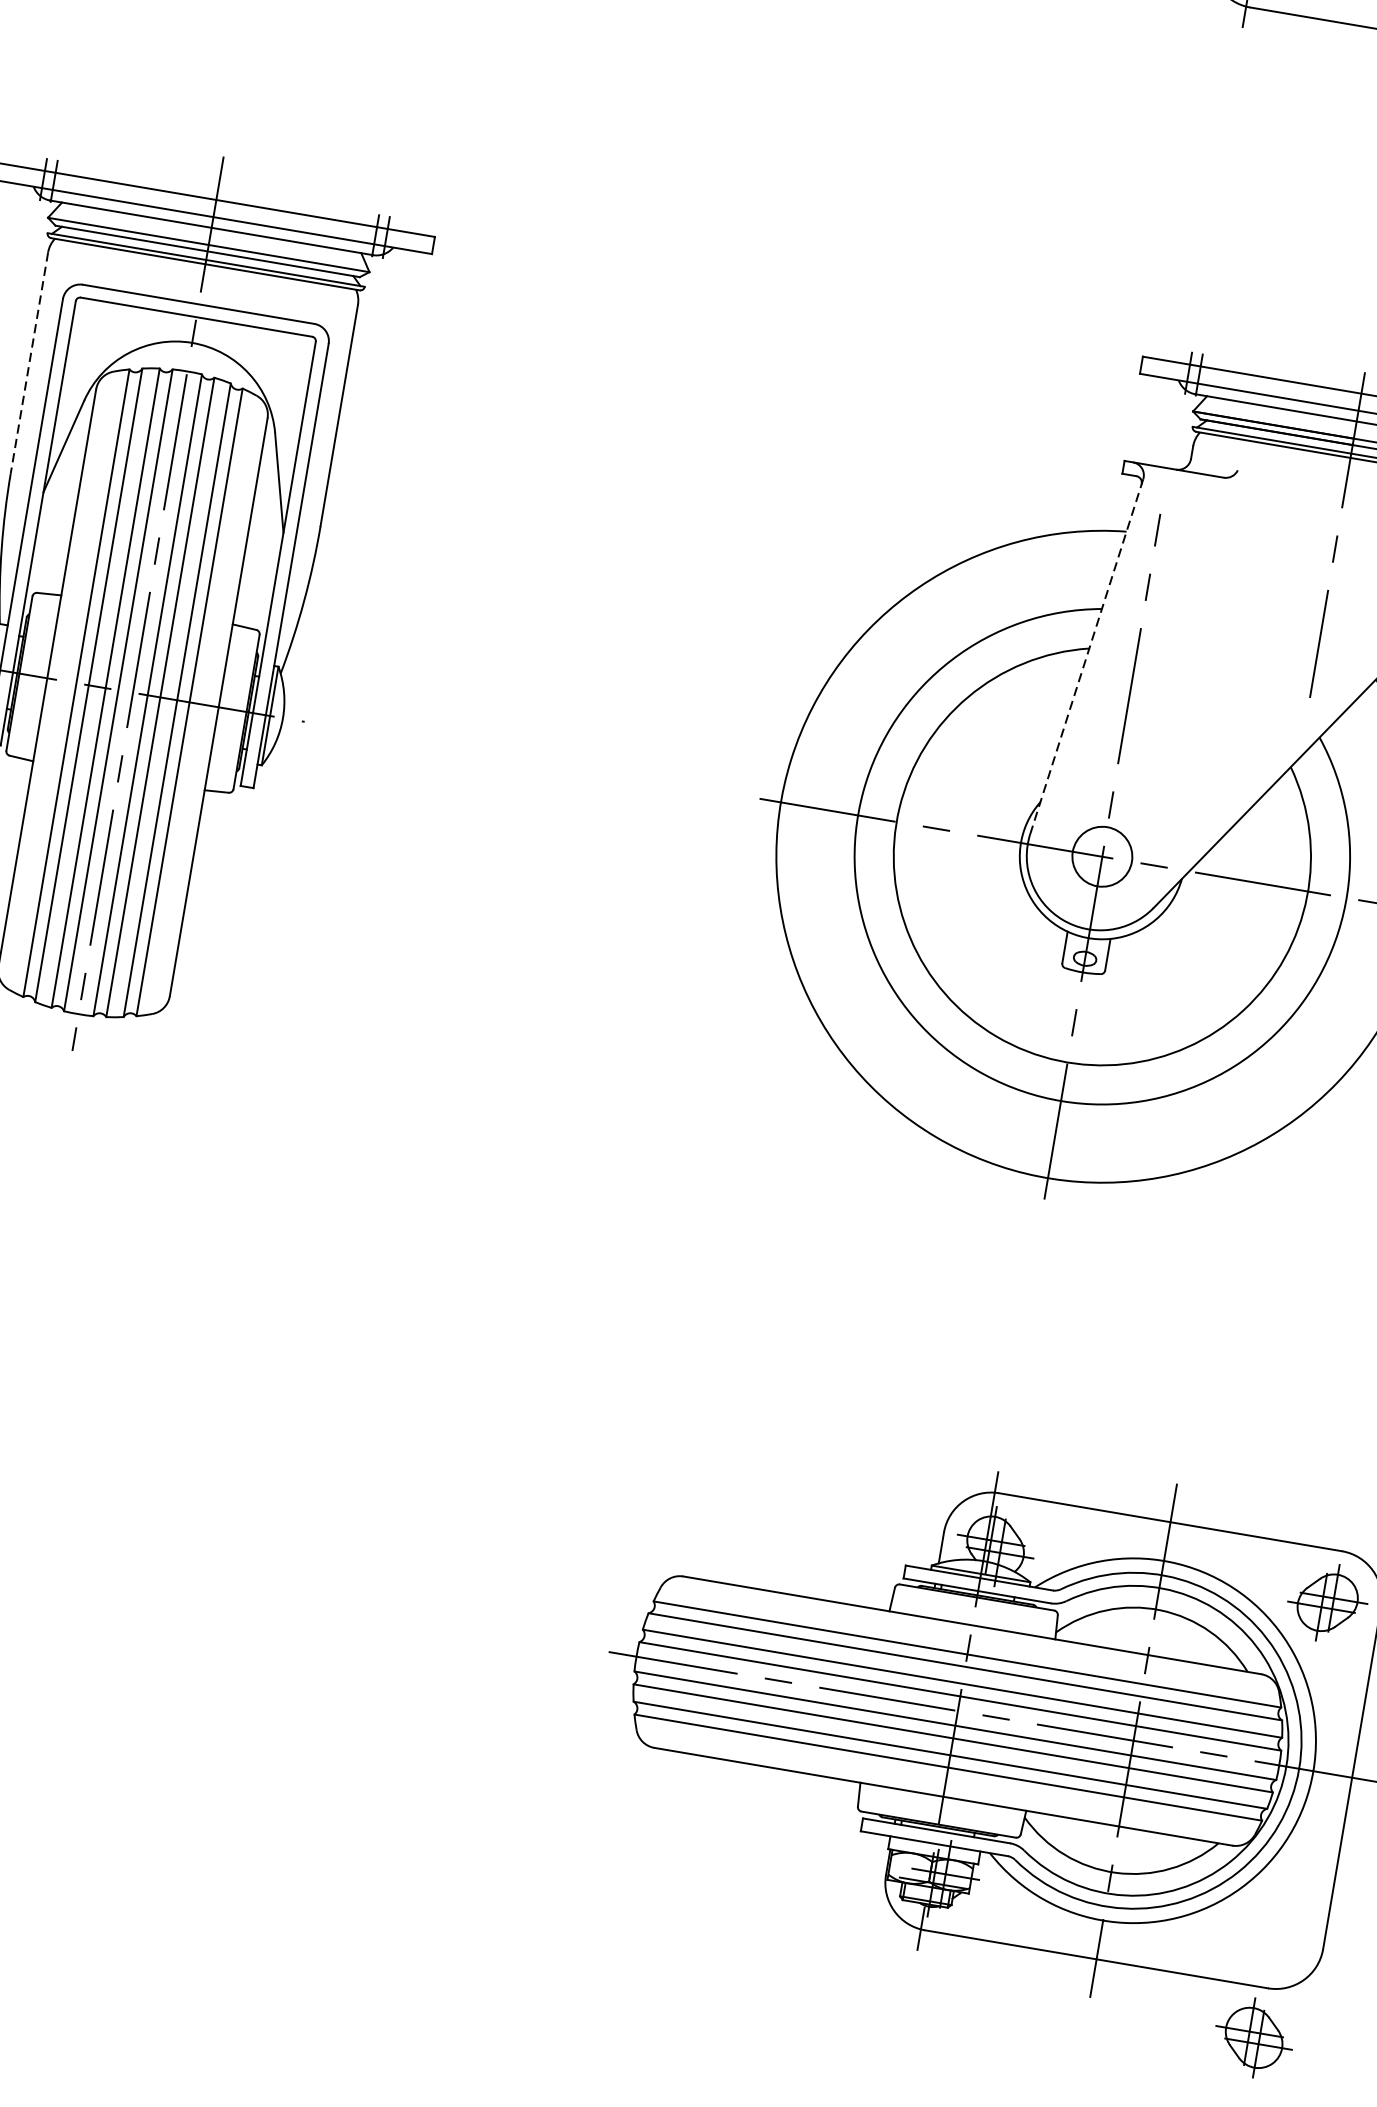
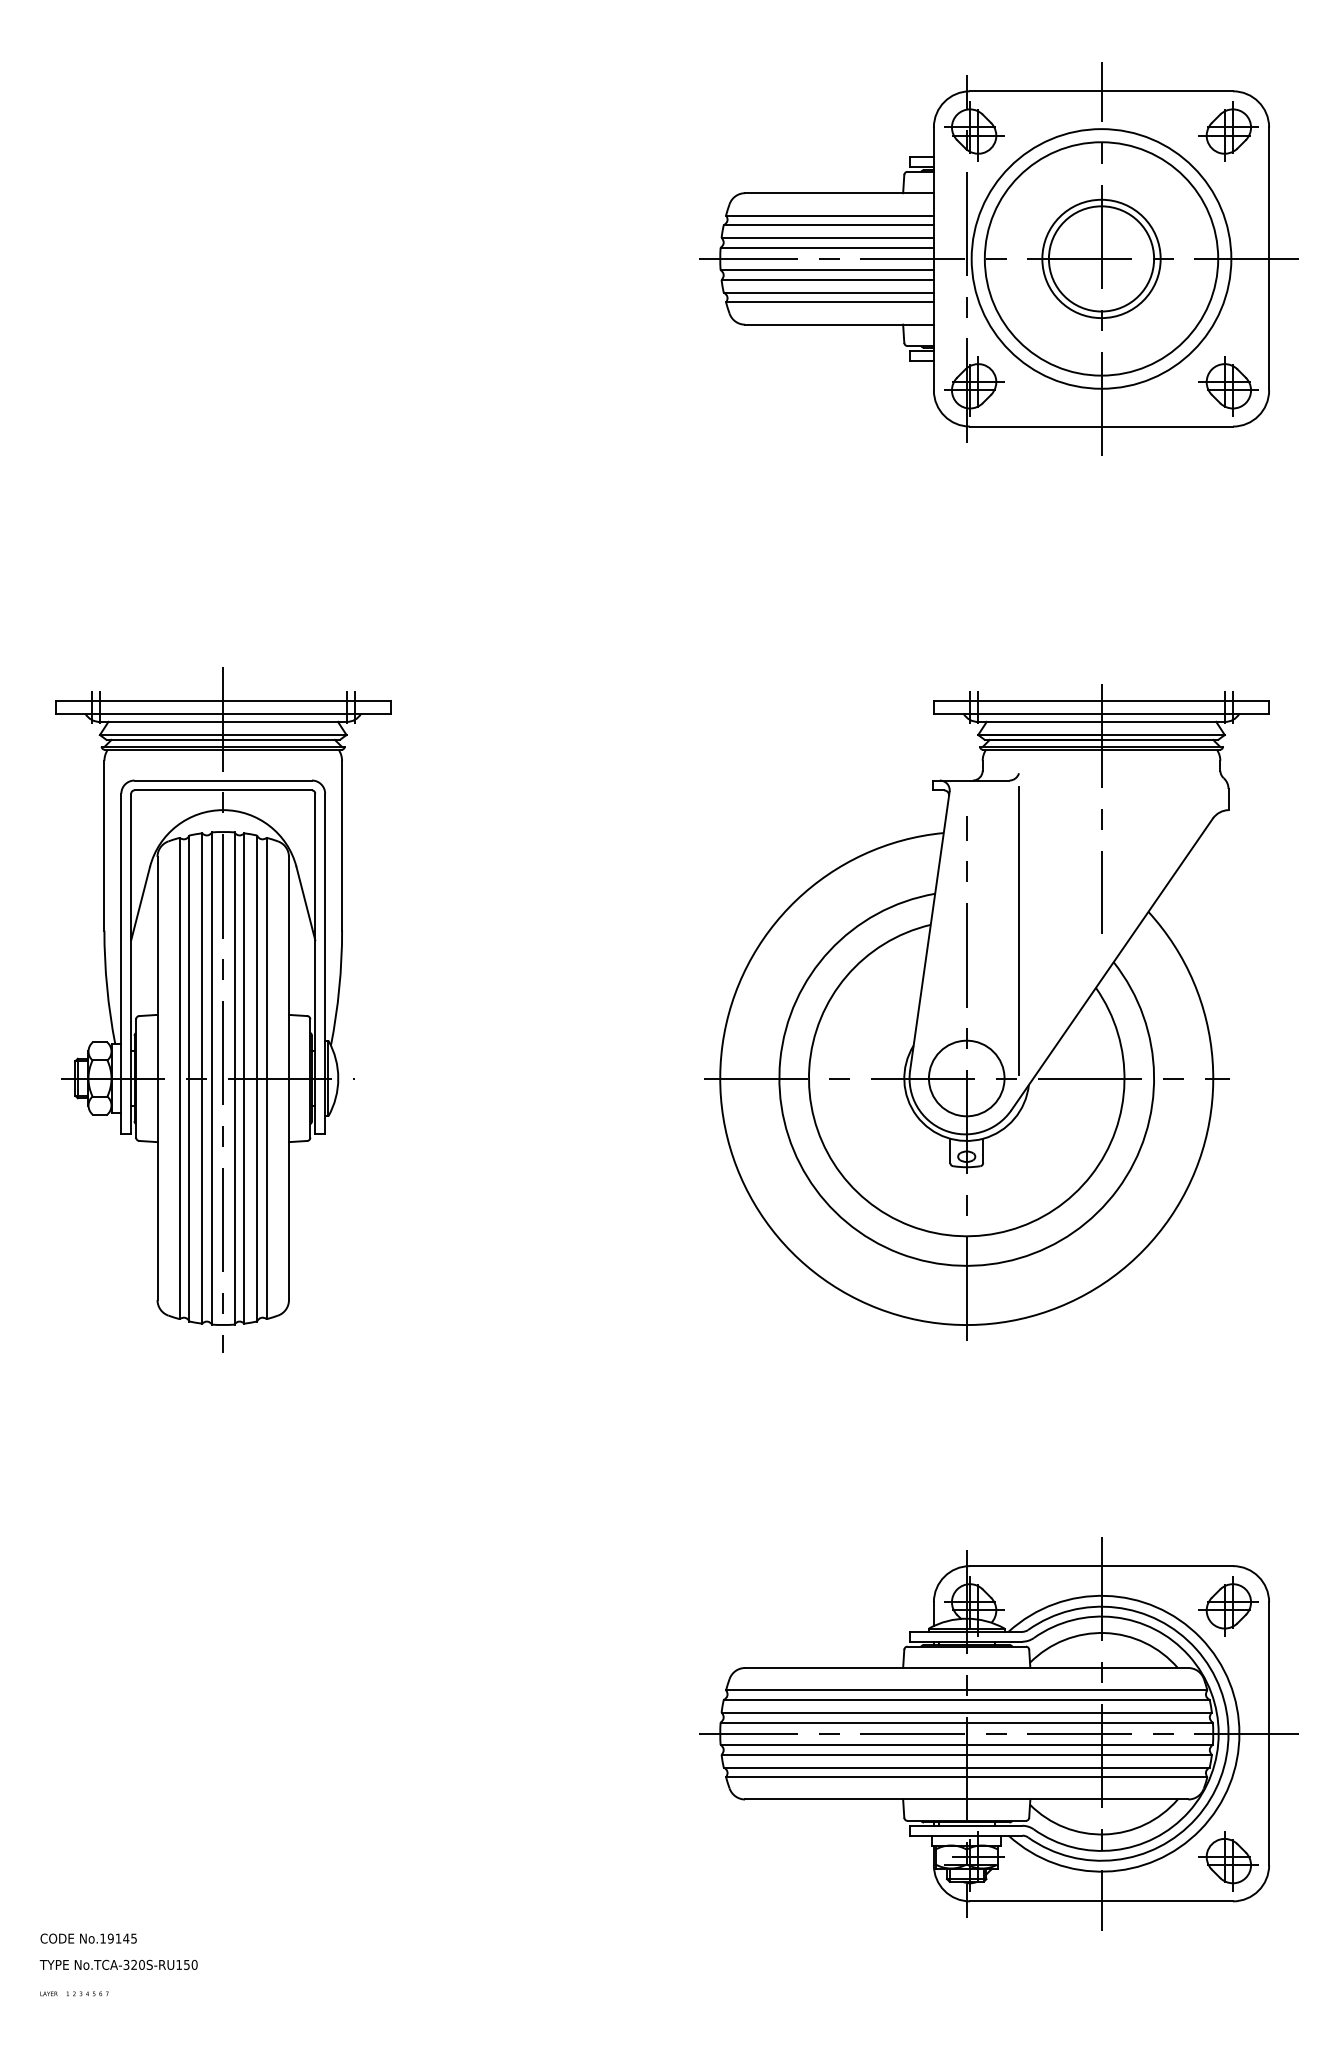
line: (29, 362) -> (104, 845), dashed -> solid
line: (1086, 656) -> (929, 931), dashed -> solid
line: (1203, 675) -> (1019, 930), added
circle: (1102, 856) -> (966, 1078), size x1.67
part: (1253, 2038) -> (1228, 1861), moved

